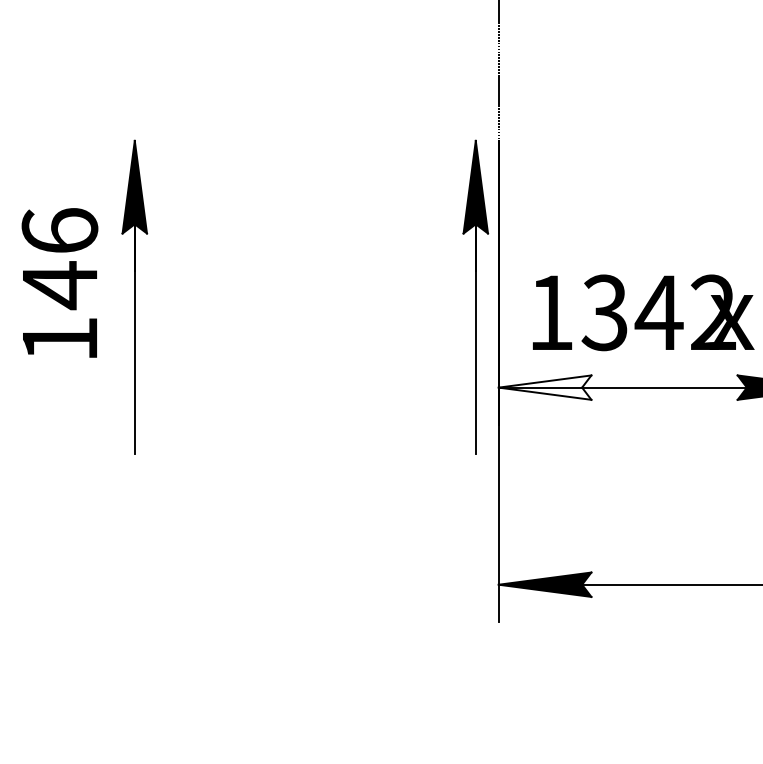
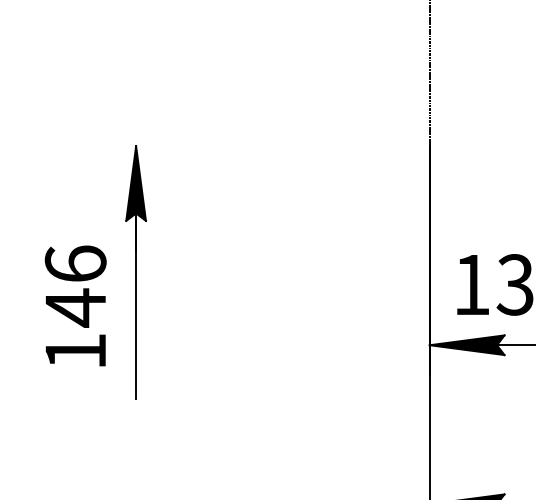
text: (59, 282) -> (75, 305), moved
part: (475, 296) -> (410, 271), removed
fill: (544, 387) -> (466, 345), added

